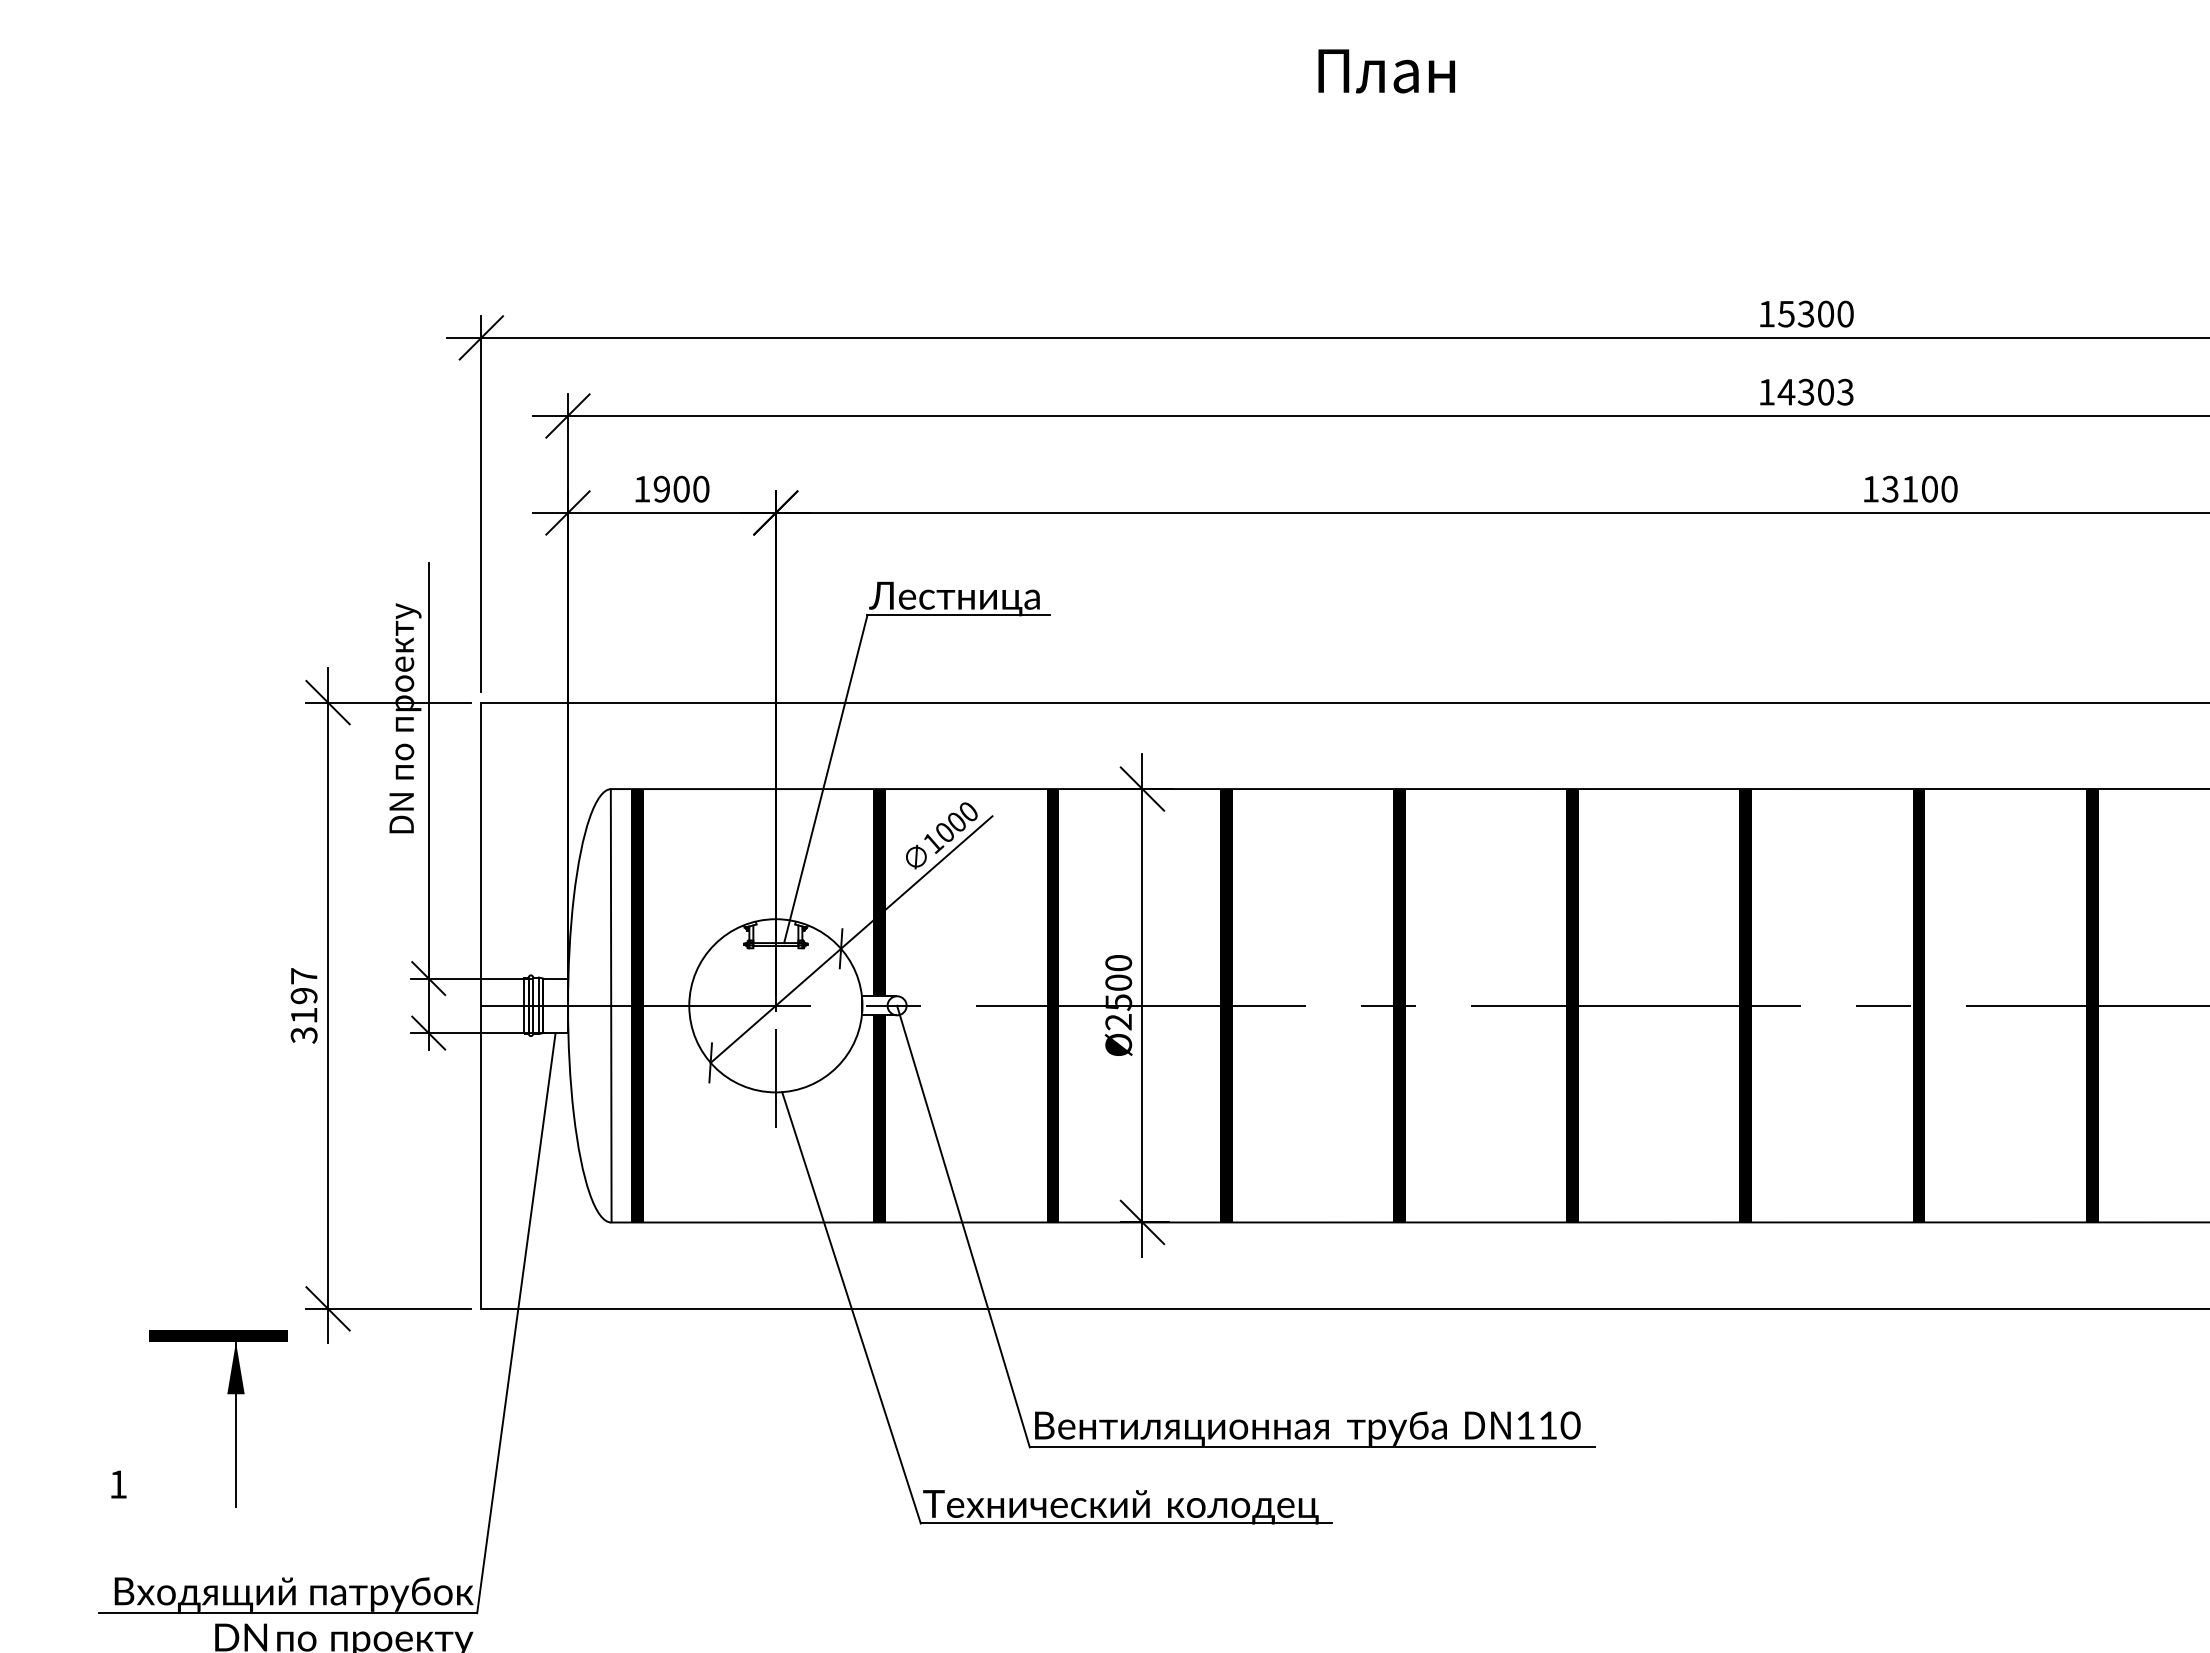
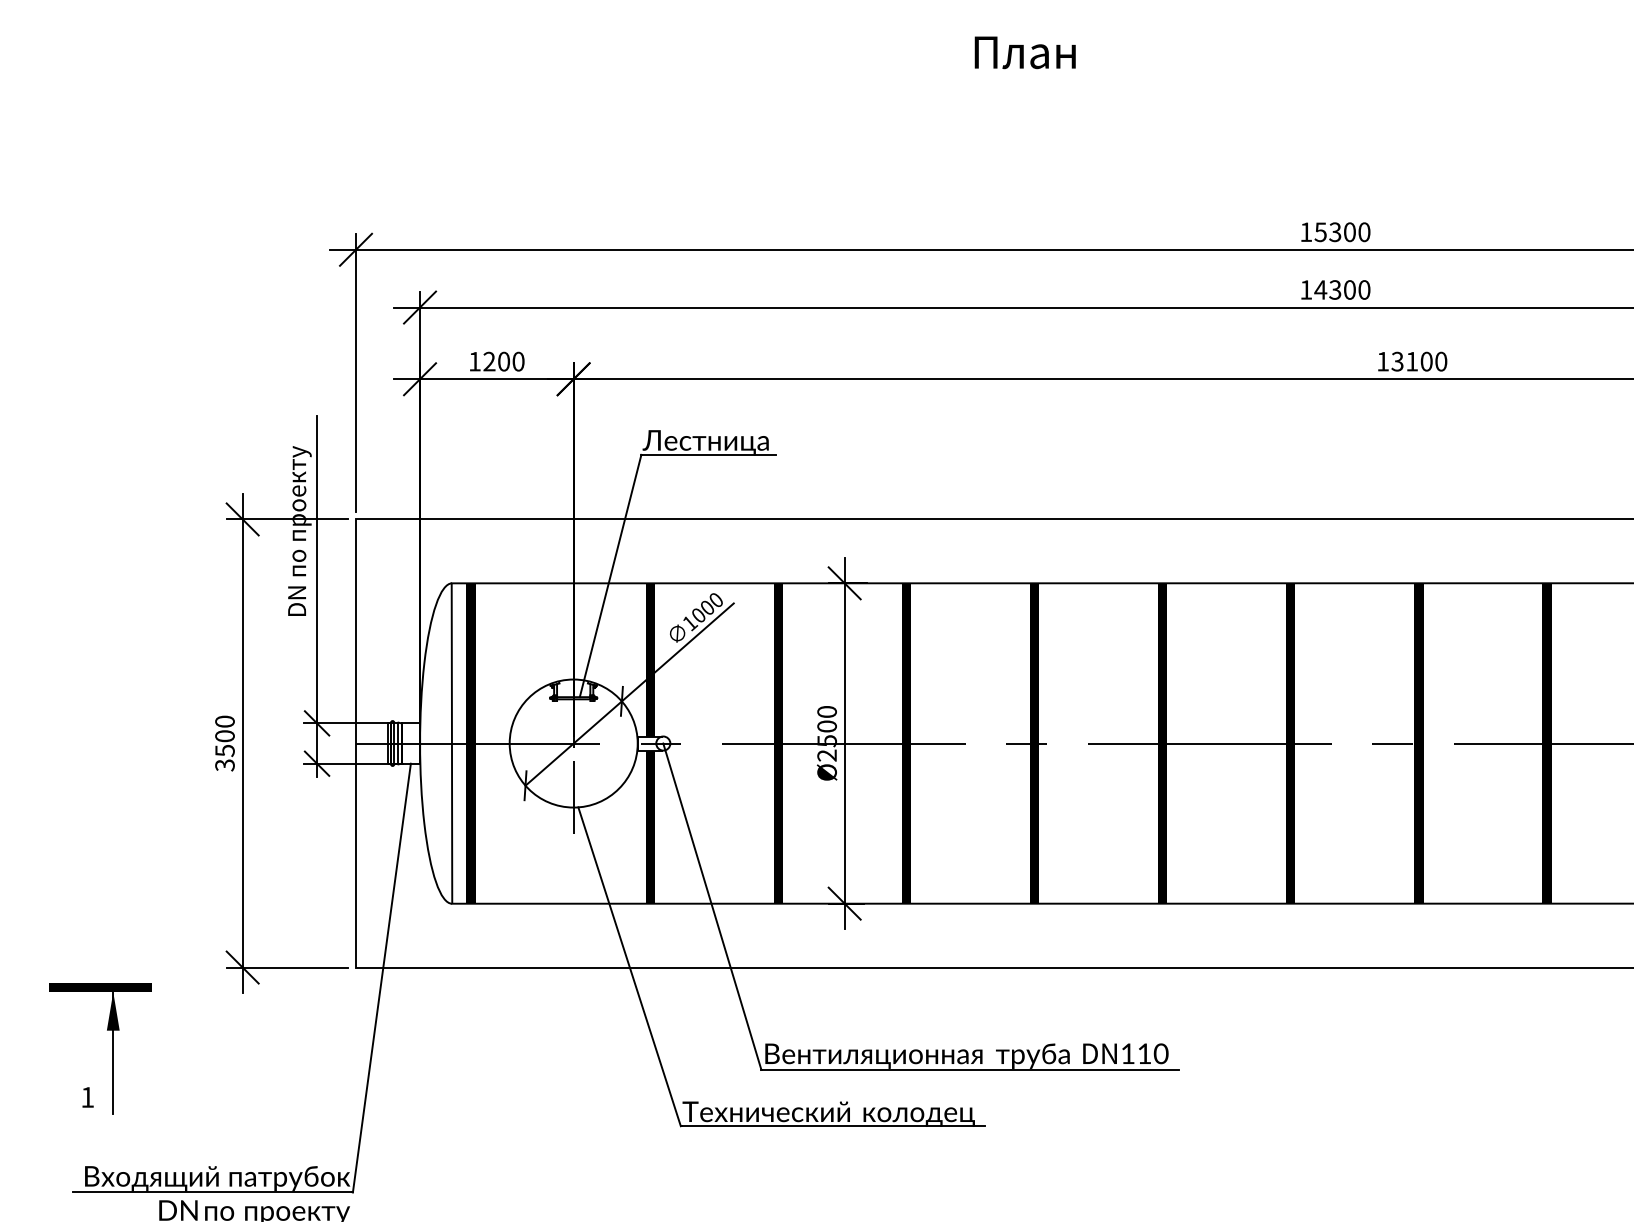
text: (1845, 392) -> (1364, 290), 14303 -> 14300
text: (661, 489) -> (489, 361), 1900 -> 1200
text: (303, 996) -> (224, 736), 3197 -> 3500
part: (235, 1418) -> (112, 1048), moved

